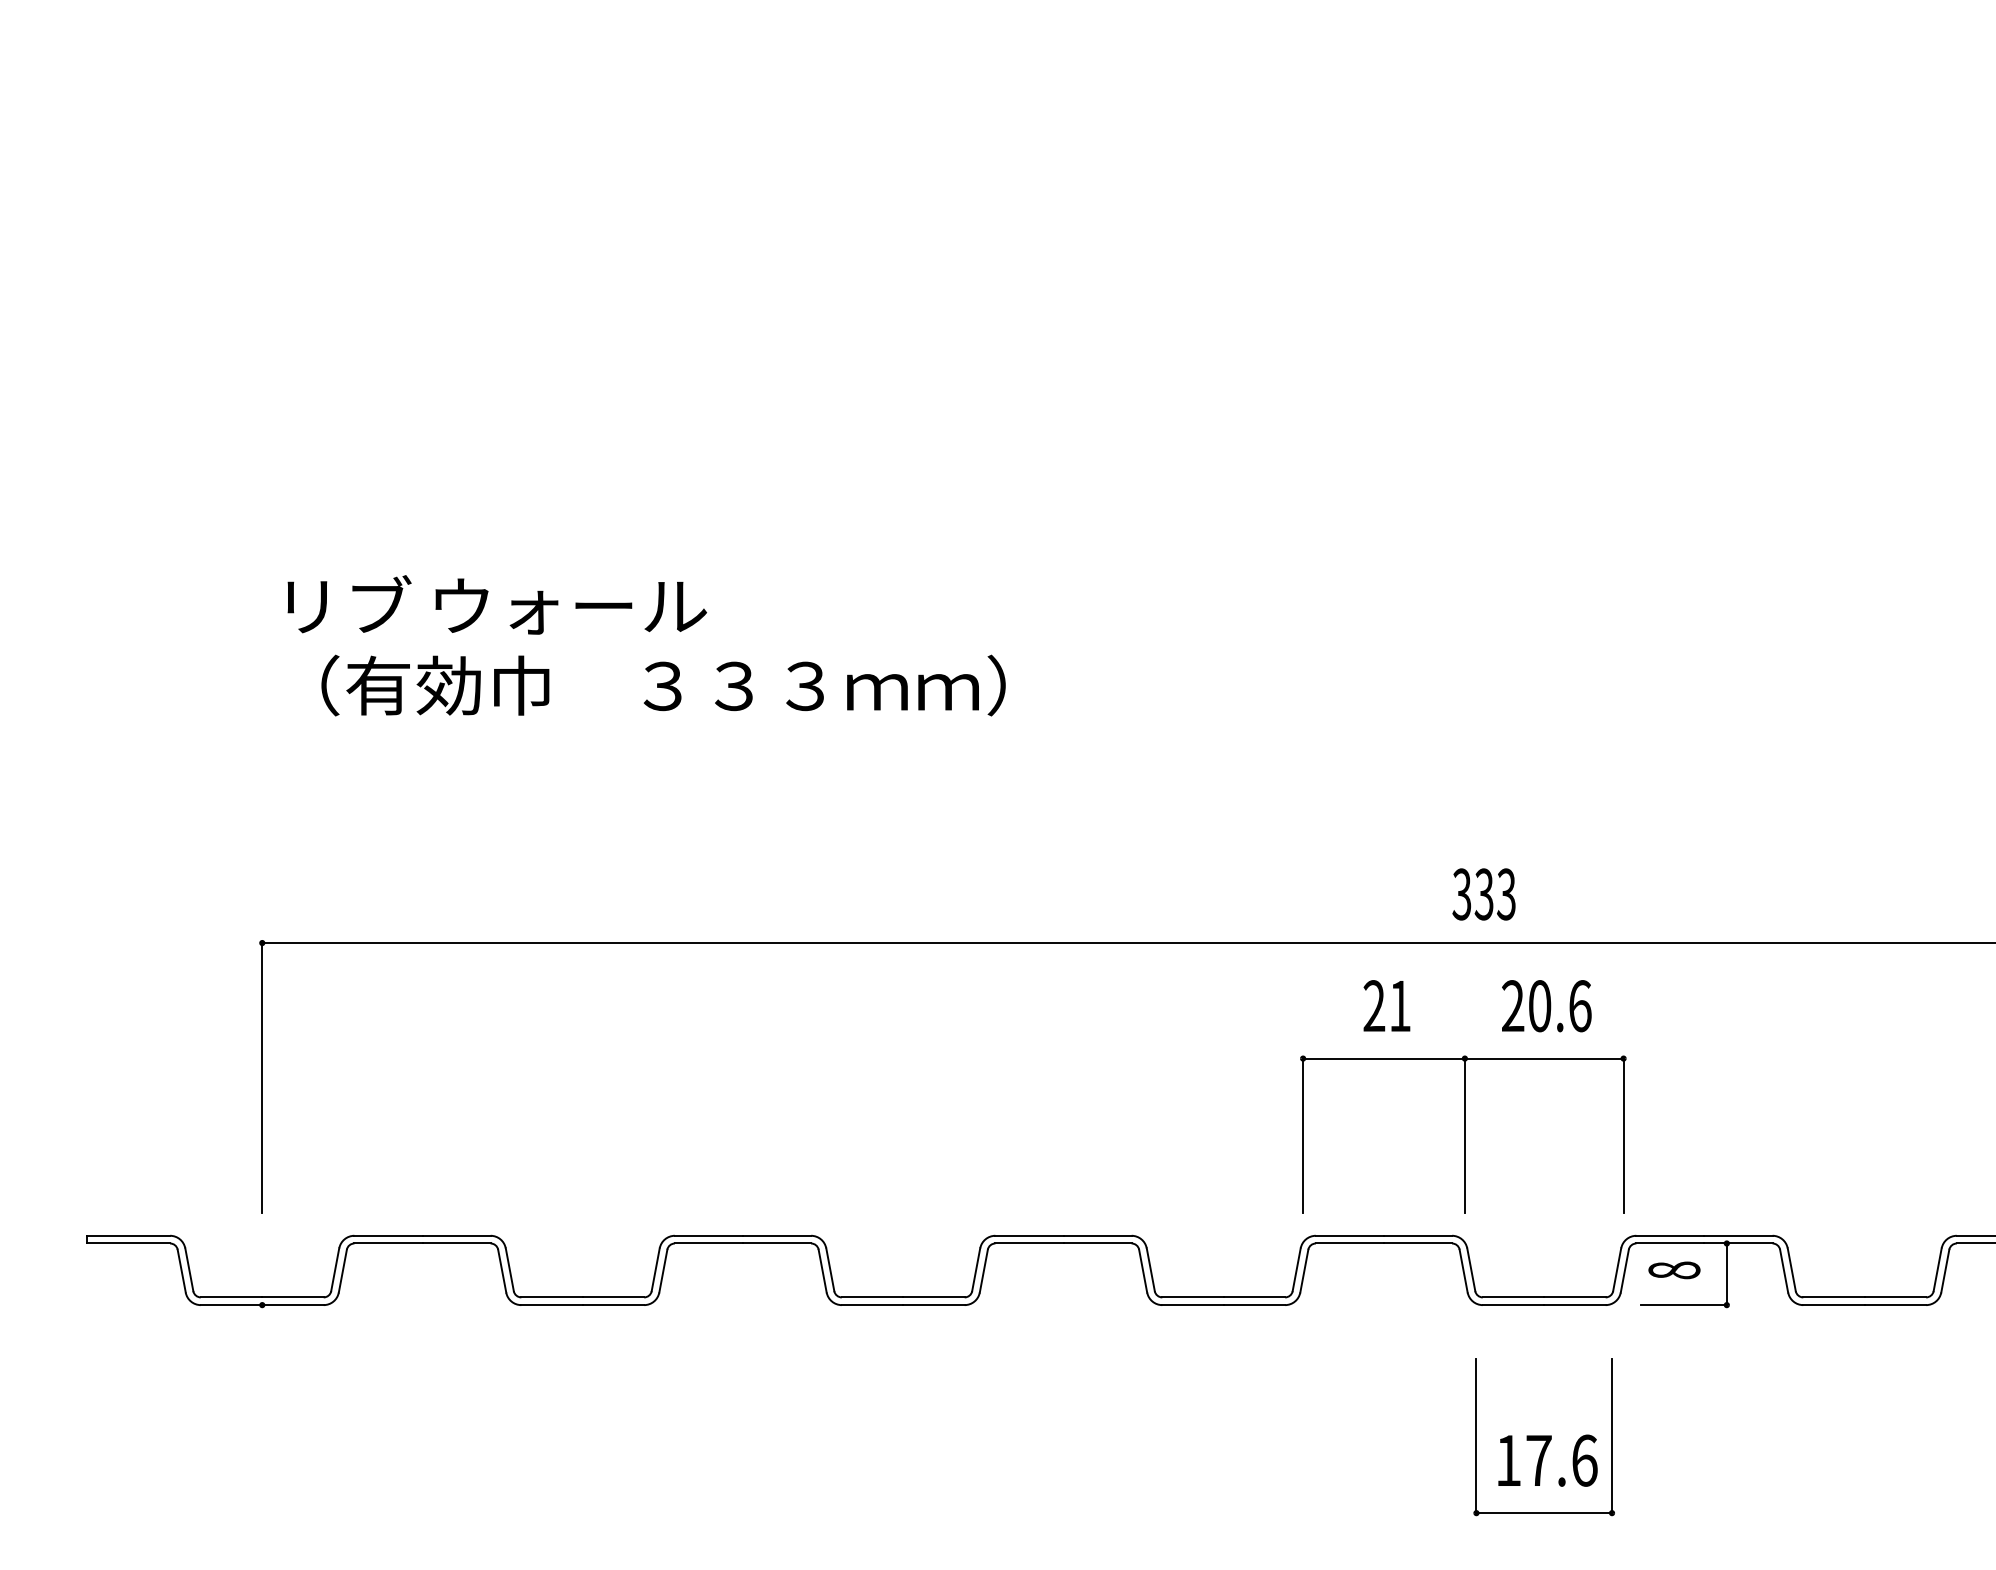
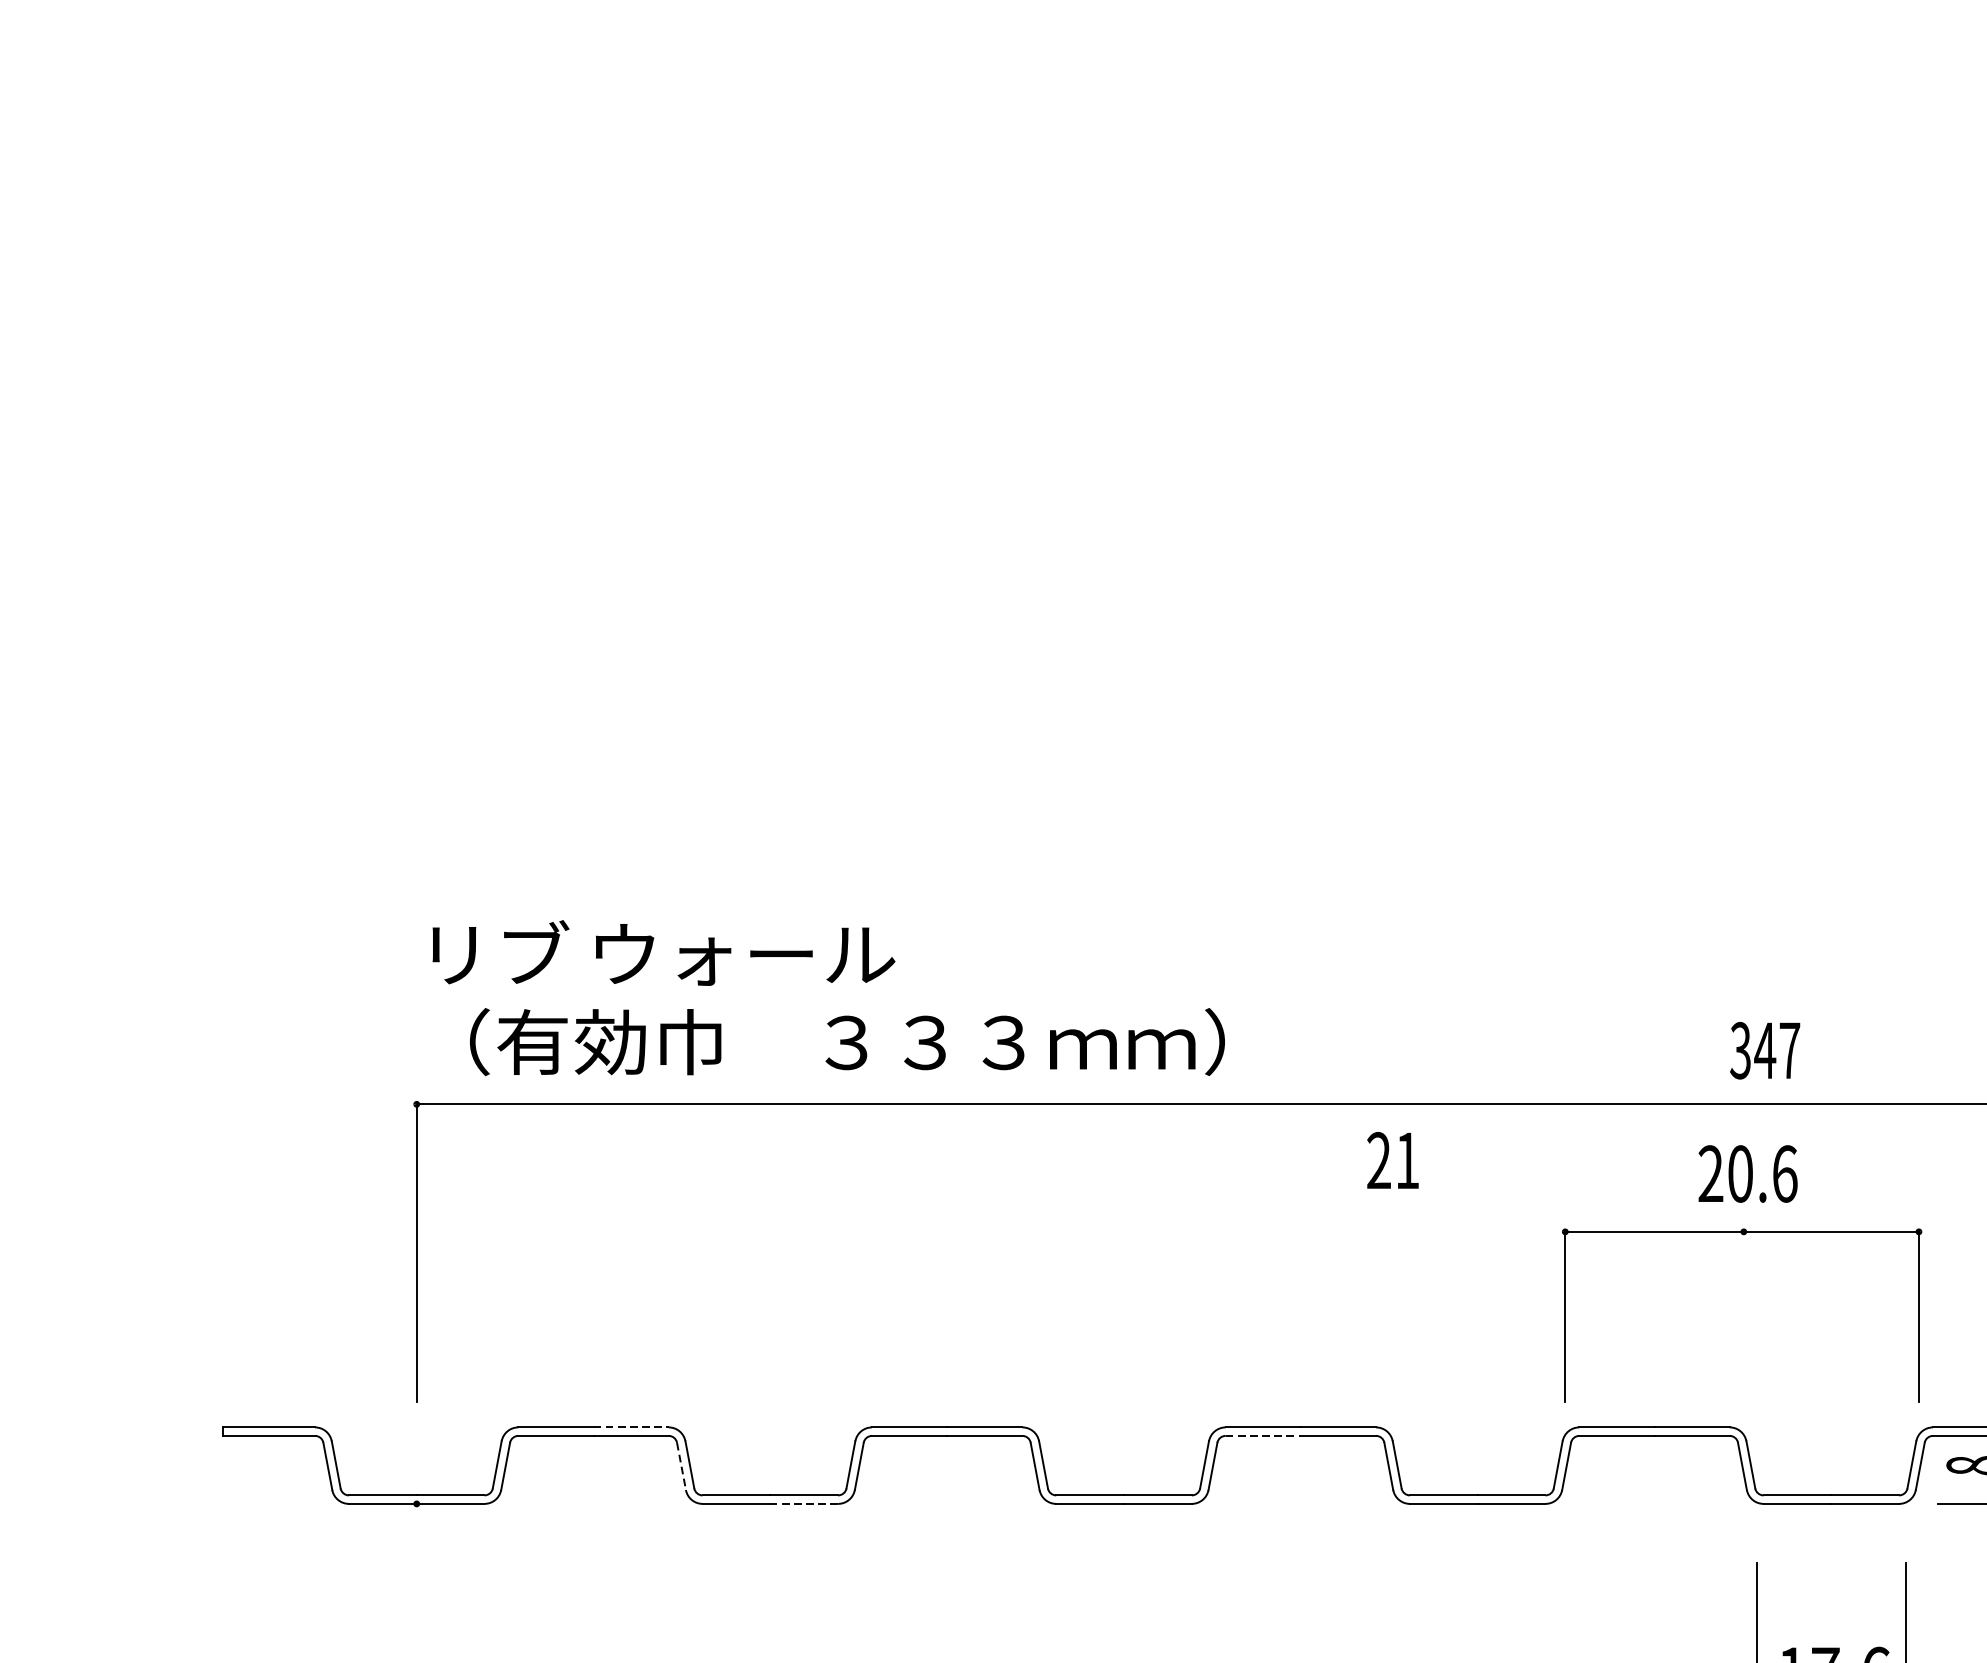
text: (646, 645) -> (828, 997), moved
text: (1494, 894) -> (1776, 1050), 333 -> 347
text: (1386, 1005) -> (1392, 1160), moved
text: (1546, 1006) -> (1747, 1174), moved
line: (1464, 1135) -> (1743, 1316), removed
line: (457, 1235) -> (632, 1427), solid -> dashed
line: (1029, 1243) -> (1263, 1435), solid -> dashed
line: (502, 1271) -> (681, 1466), solid -> dashed
line: (613, 1305) -> (804, 1504), solid -> dashed

